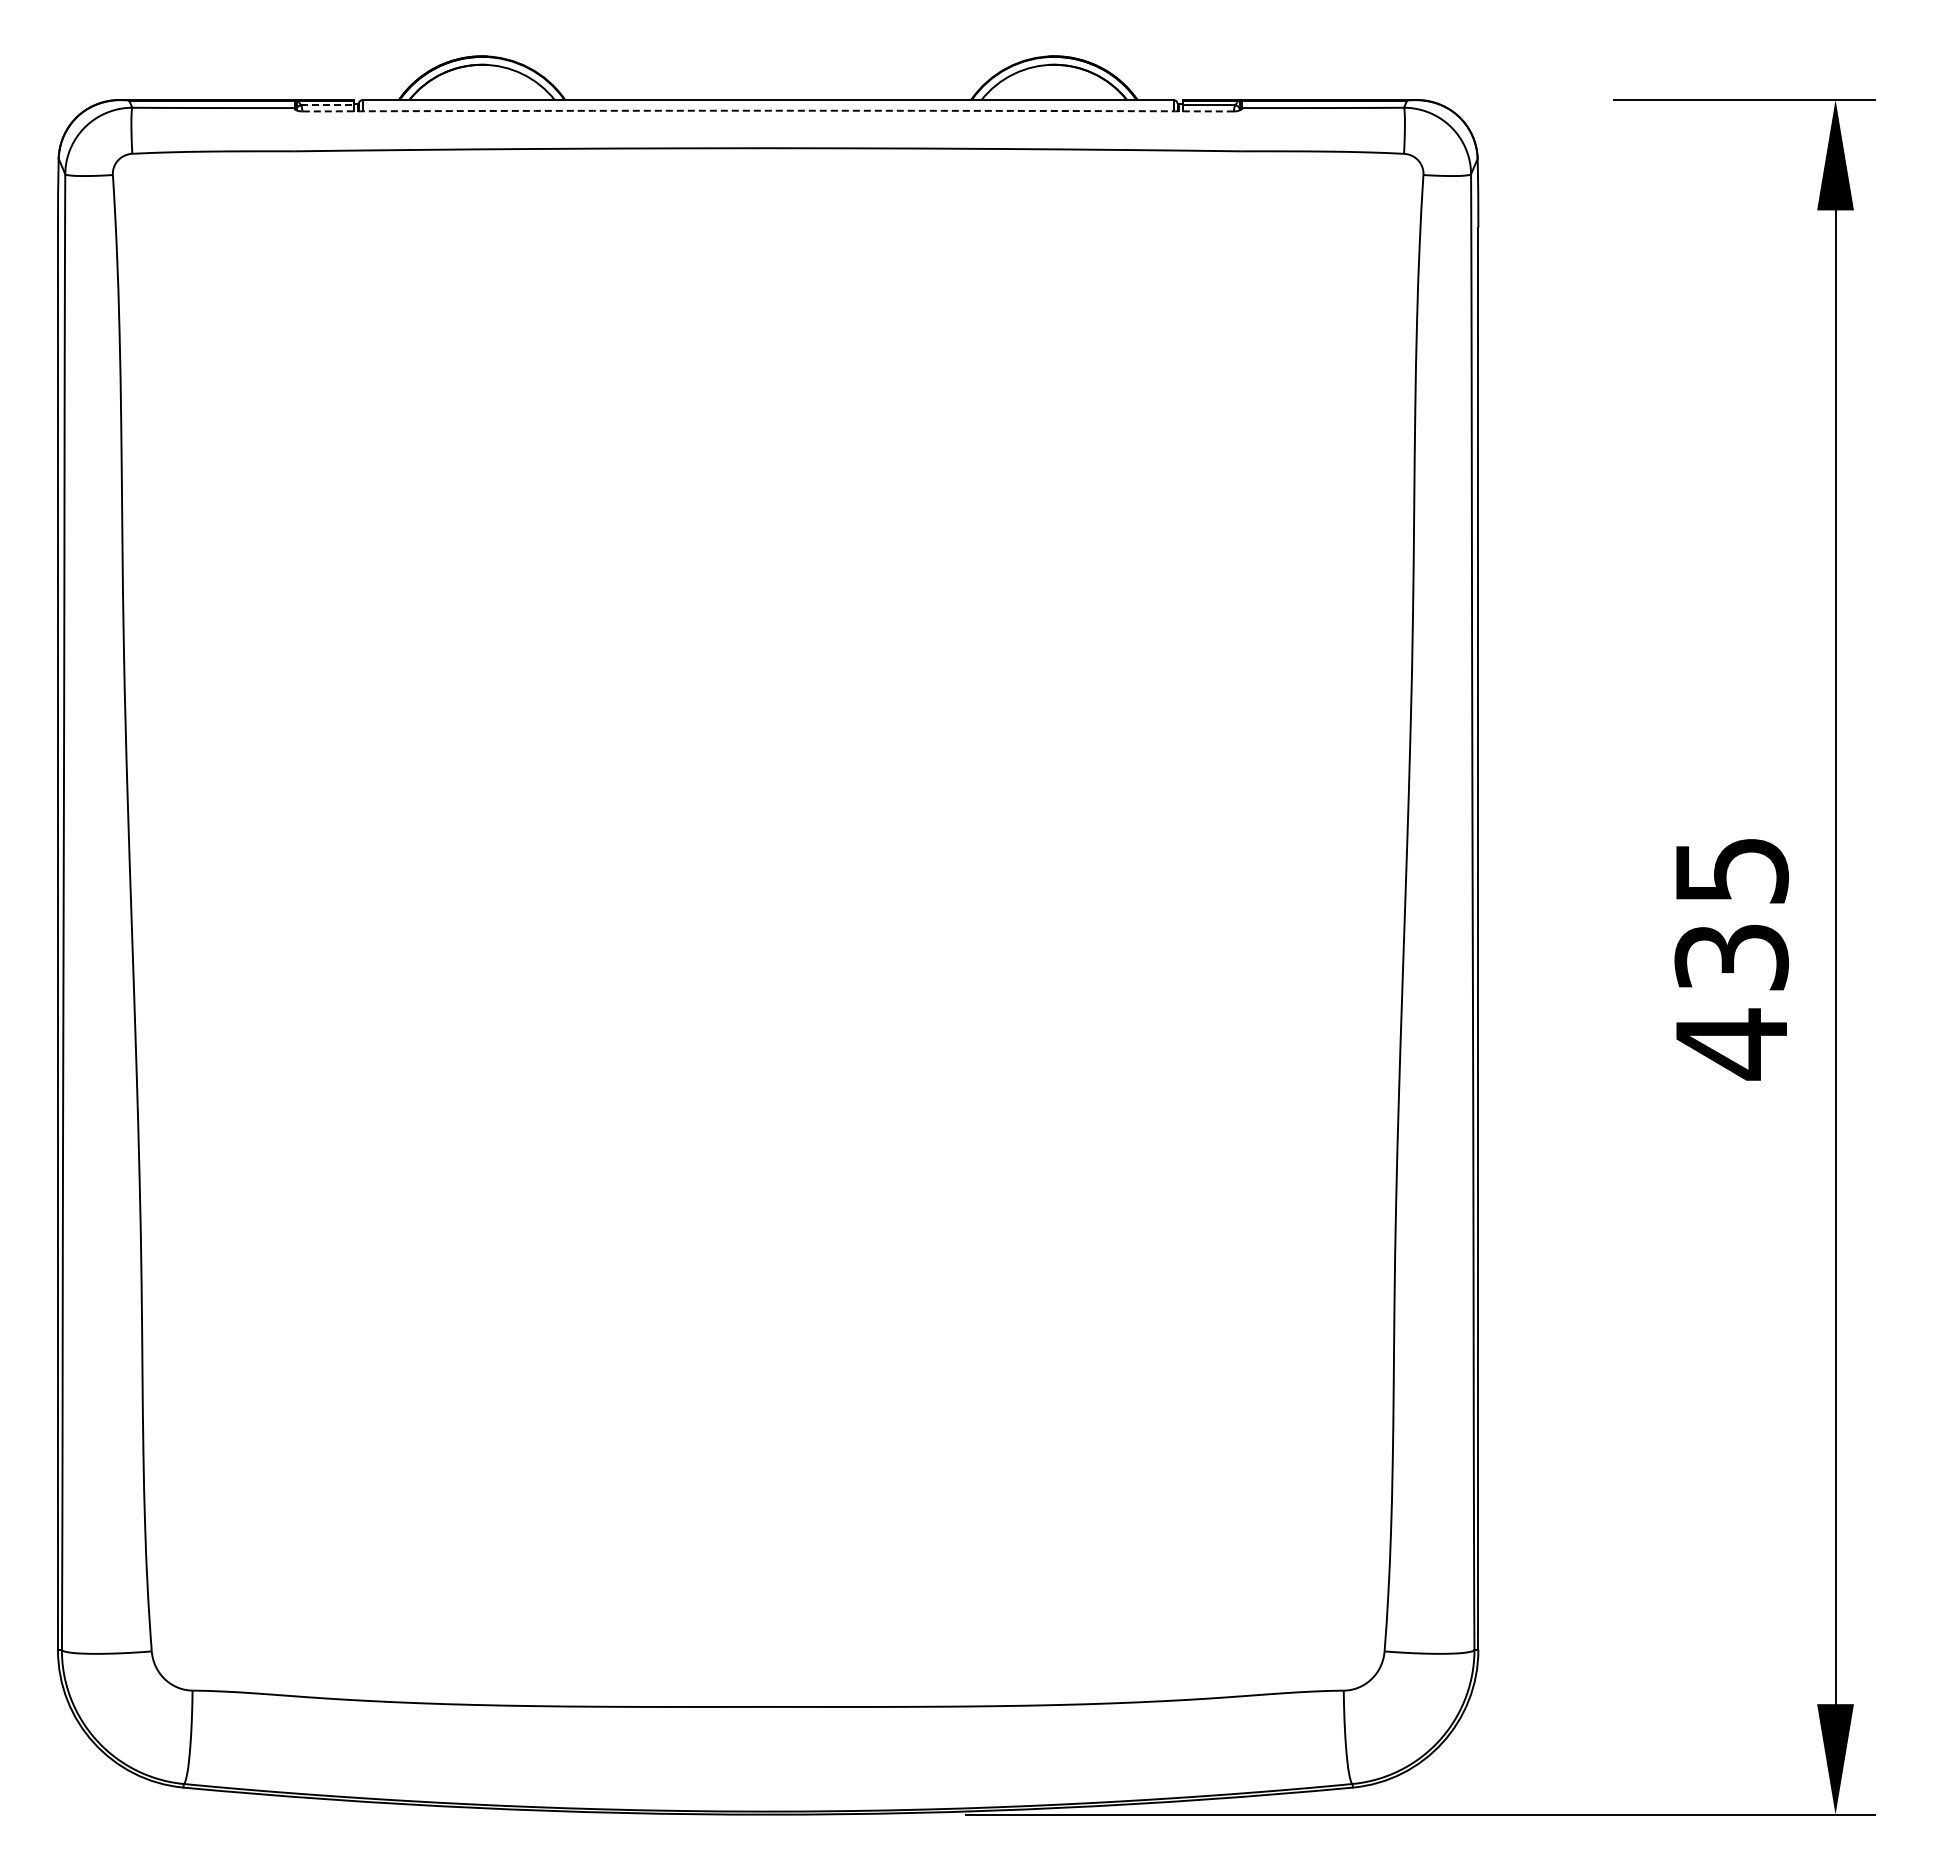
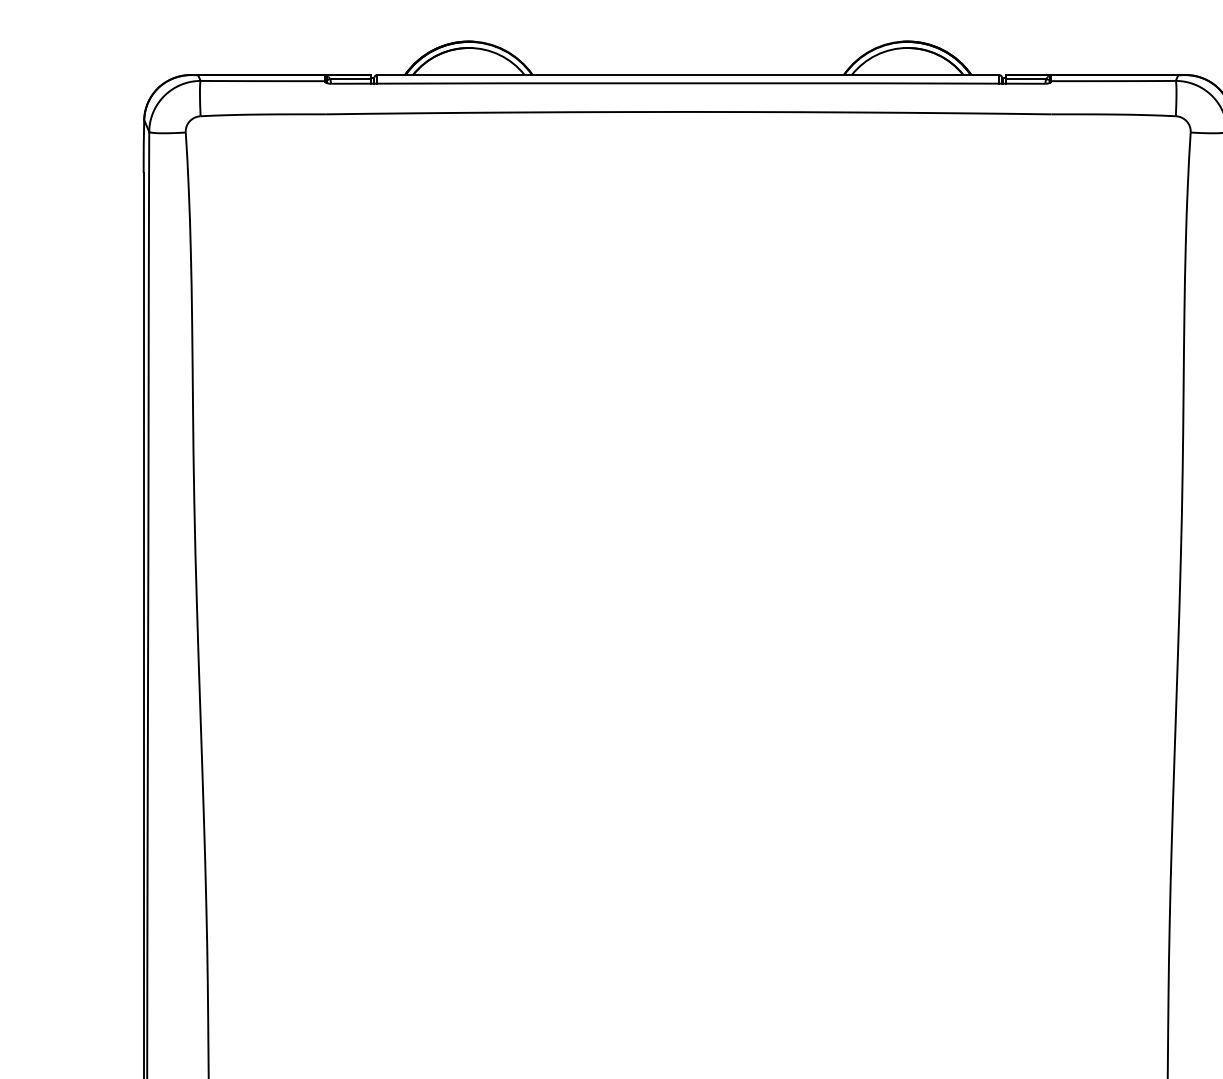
line: (328, 105) -> (351, 79), dashed -> solid
arc: (768, 110) -> (688, 83), dashed -> solid

